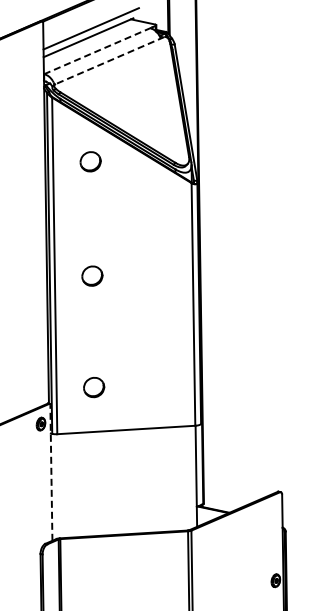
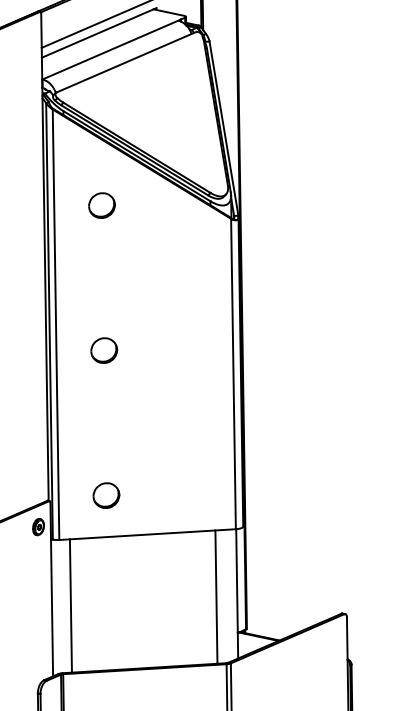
line: (98, 50) -> (112, 49), dashed -> solid
line: (109, 60) -> (126, 61), dashed -> solid
part: (90, 161) -> (101, 205), moved
part: (92, 275) -> (104, 349), moved
part: (94, 387) -> (106, 495), moved
line: (51, 472) -> (51, 588), dashed -> solid
line: (179, 478) -> (215, 596), added
line: (66, 485) -> (71, 605), added

